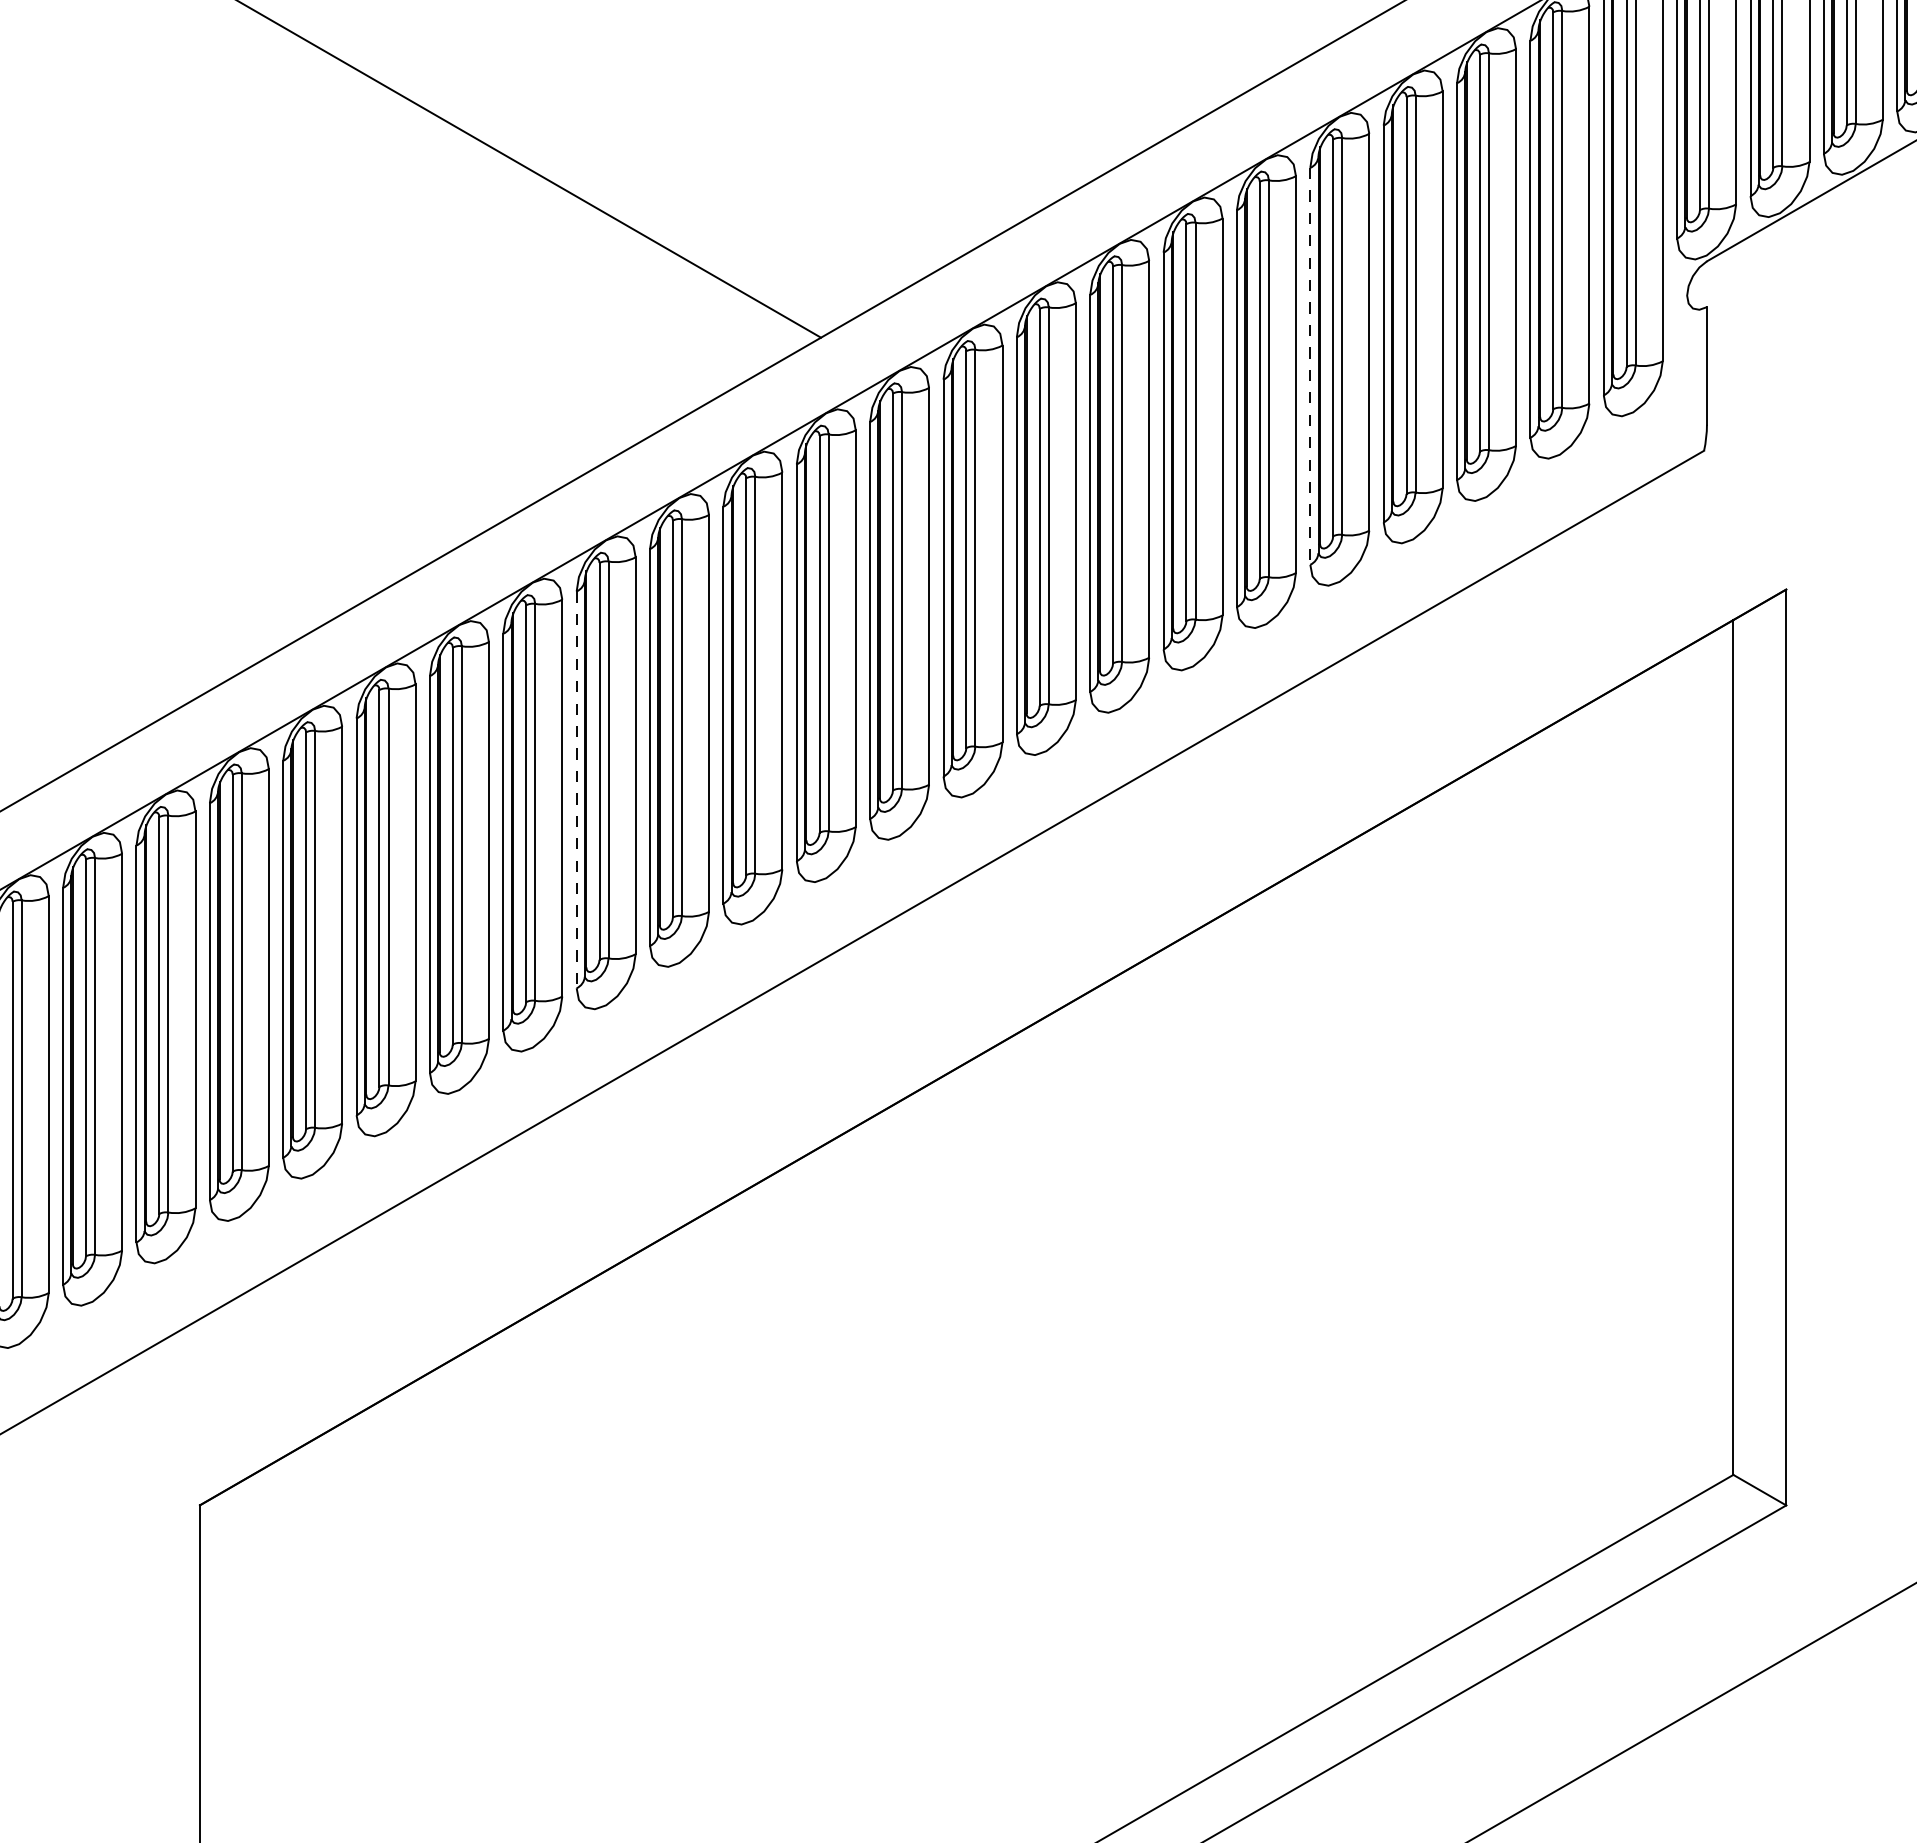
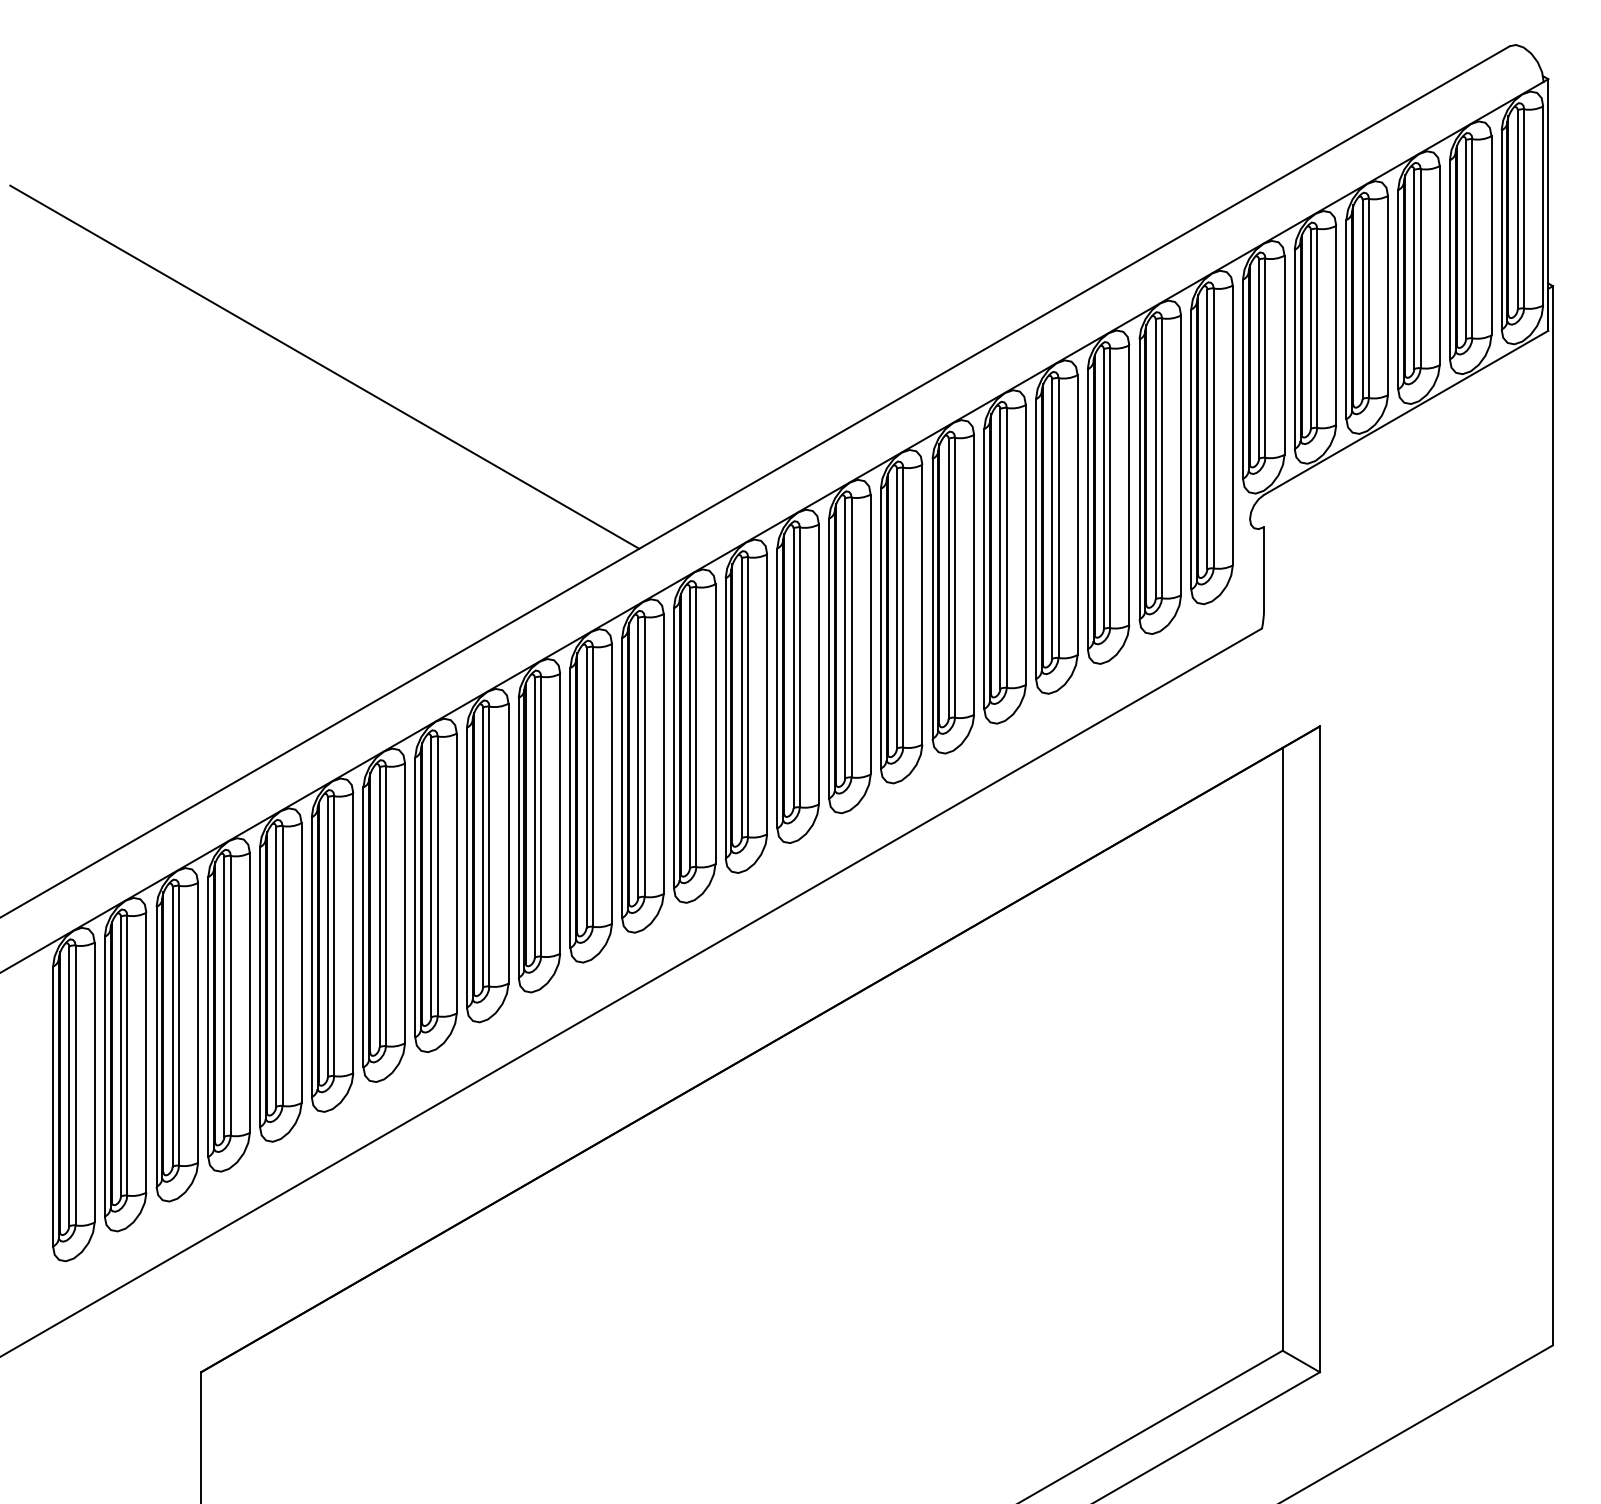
line: (1310, 365) -> (984, 568), dashed -> solid
line: (576, 789) -> (466, 867), dashed -> solid

